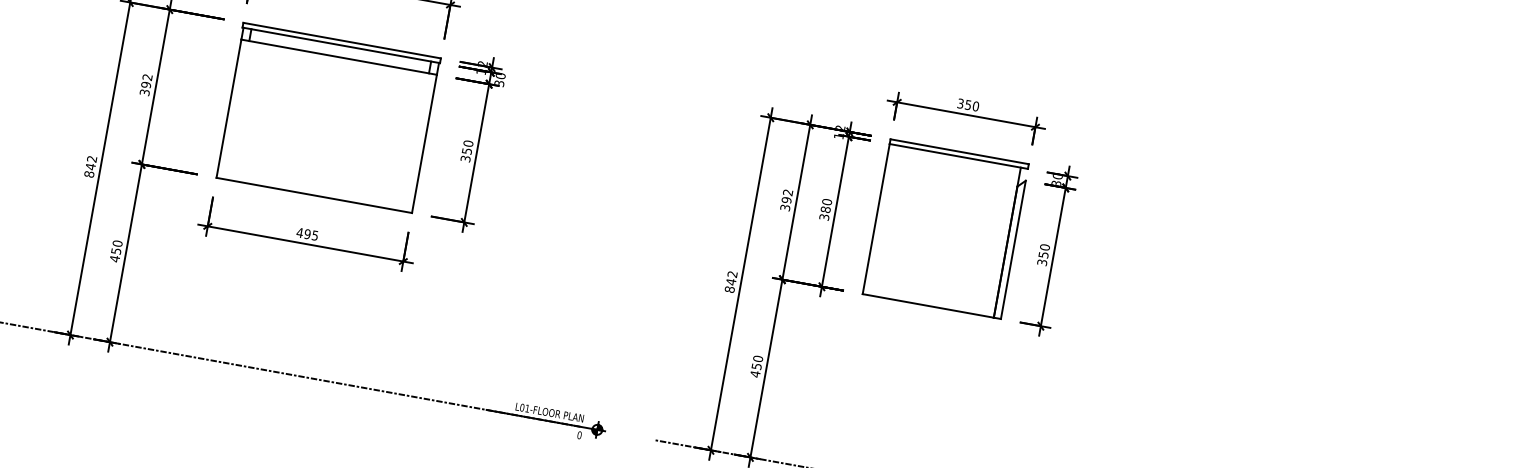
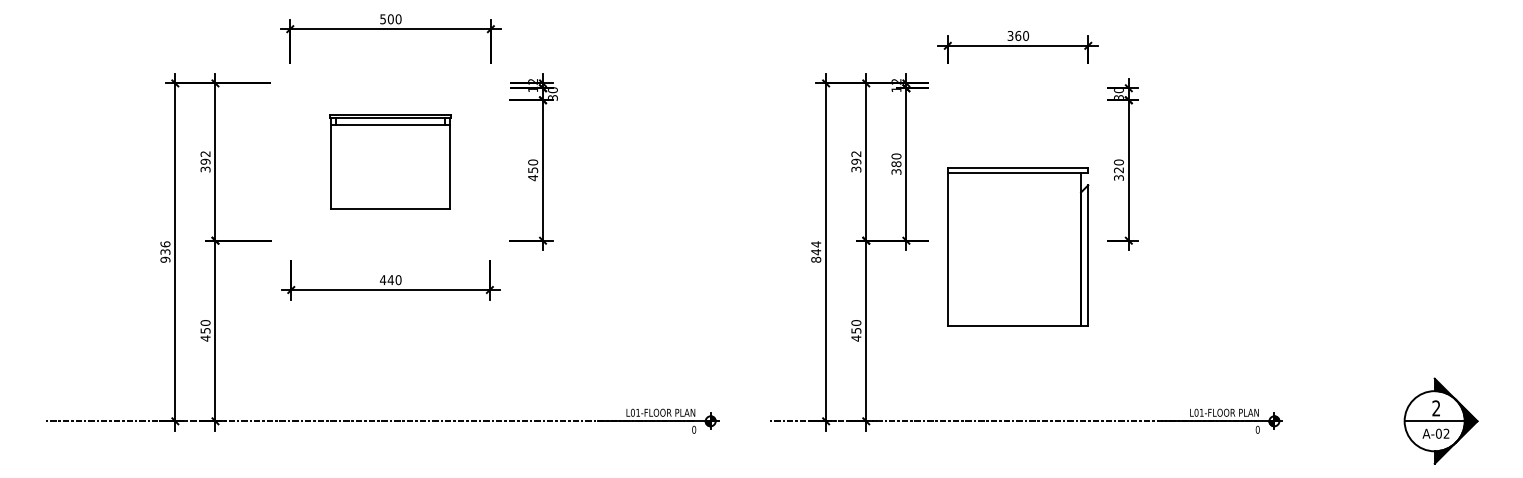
text: (968, 104) -> (1018, 35), 350 -> 360
part: (328, 117) -> (390, 161), size x0.6
text: (466, 158) -> (533, 177), 350 -> 450
text: (90, 166) -> (165, 251), 842 -> 936
part: (946, 228) -> (1018, 246), moved
text: (311, 235) -> (394, 280), 495 -> 440
text: (1043, 255) -> (1118, 170), 350 -> 320
text: (732, 274) -> (816, 244), 842 -> 844

